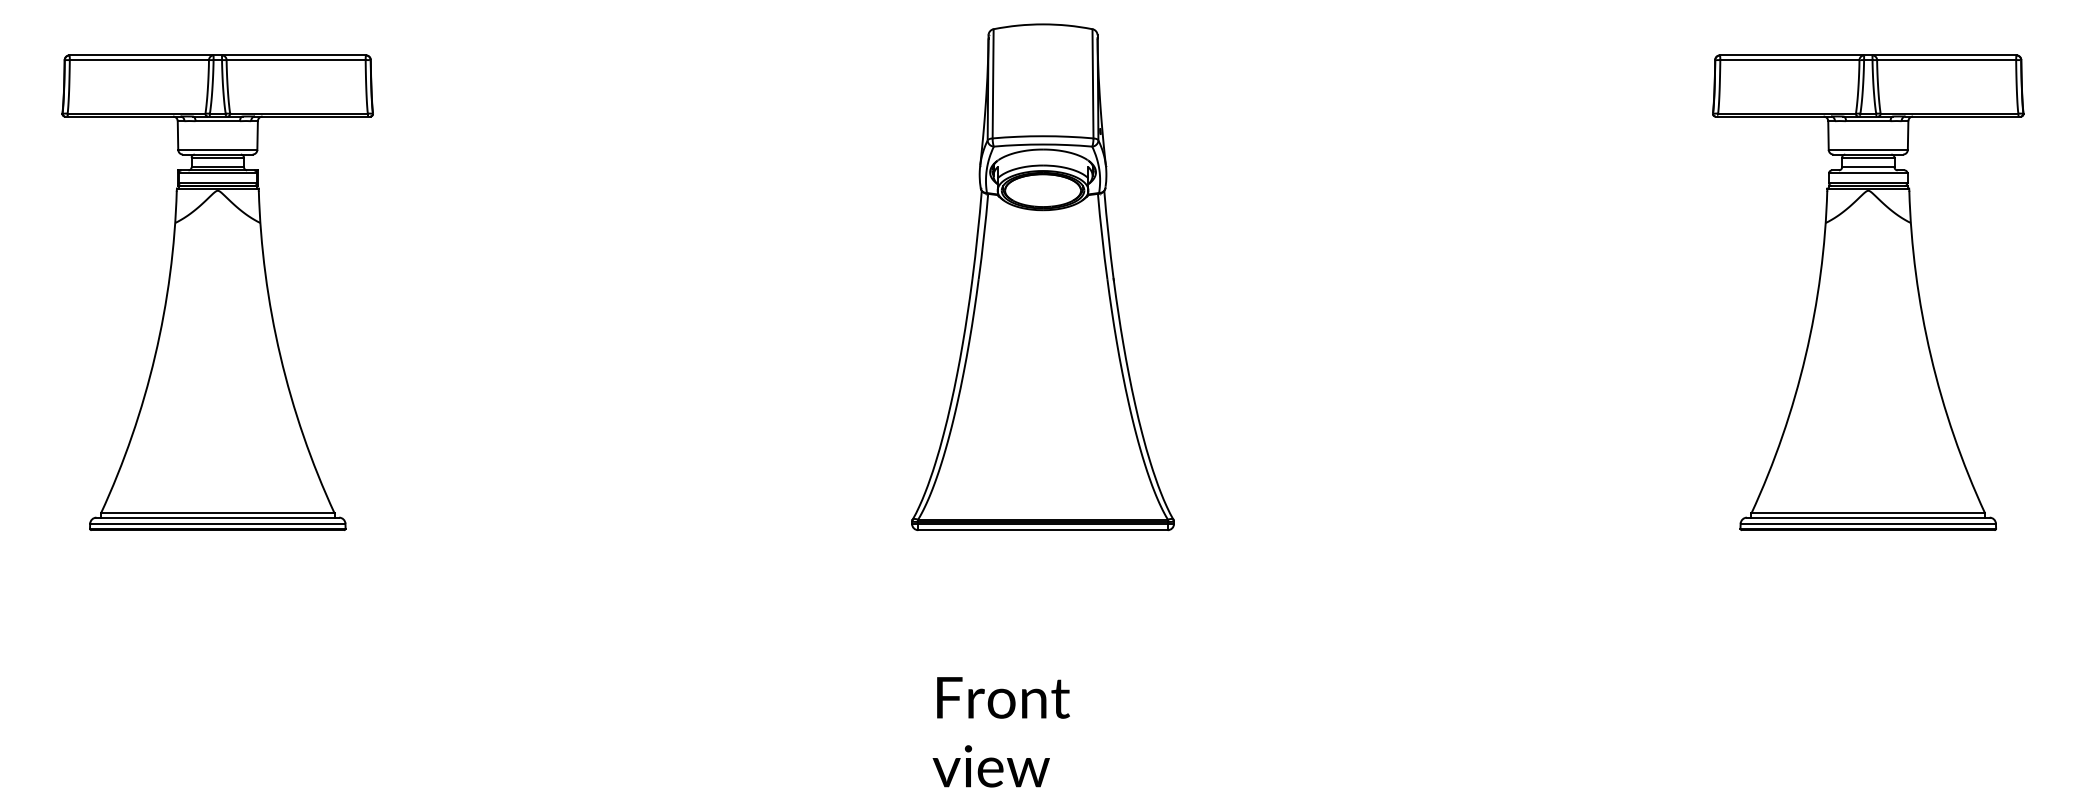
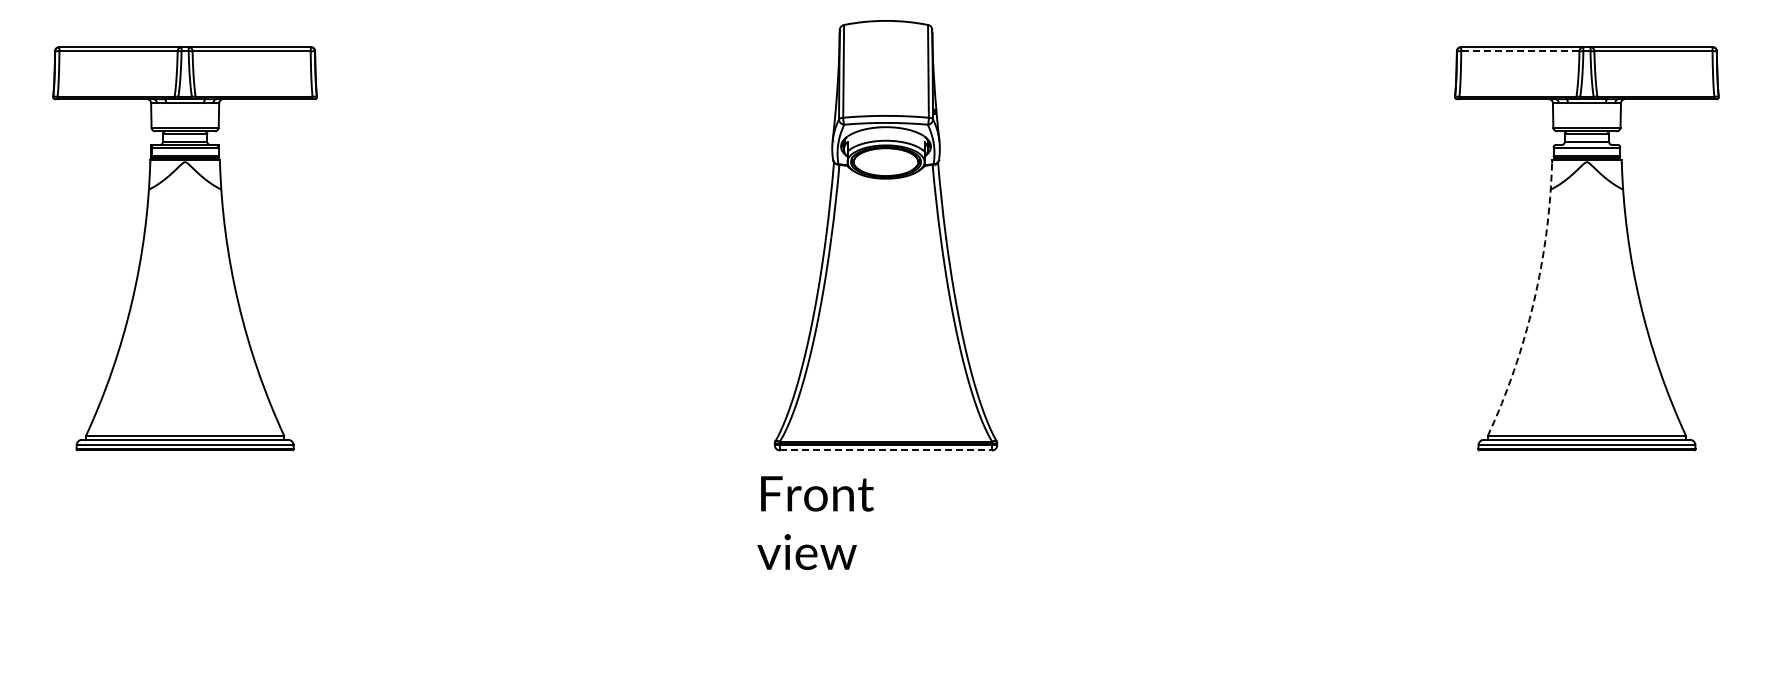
line: (1790, 60) -> (1520, 51), solid -> dashed
arc: (1805, 355) -> (1533, 302), solid -> dashed
line: (1043, 530) -> (886, 450), solid -> dashed
text: (1001, 731) -> (815, 522), moved

